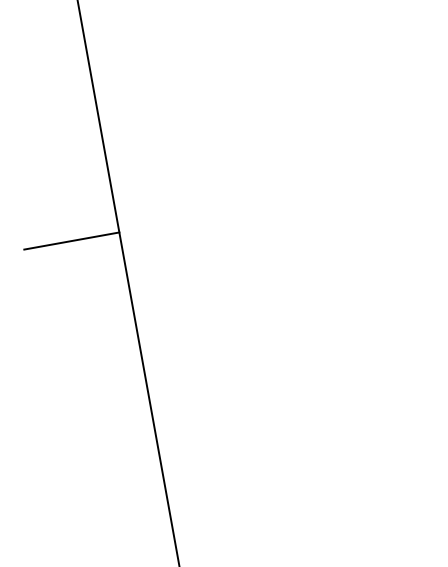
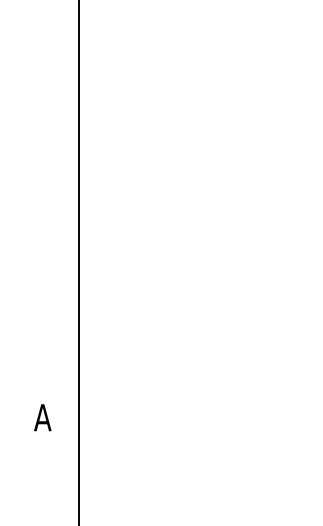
line: (70, 240) -> (44, 107), removed

